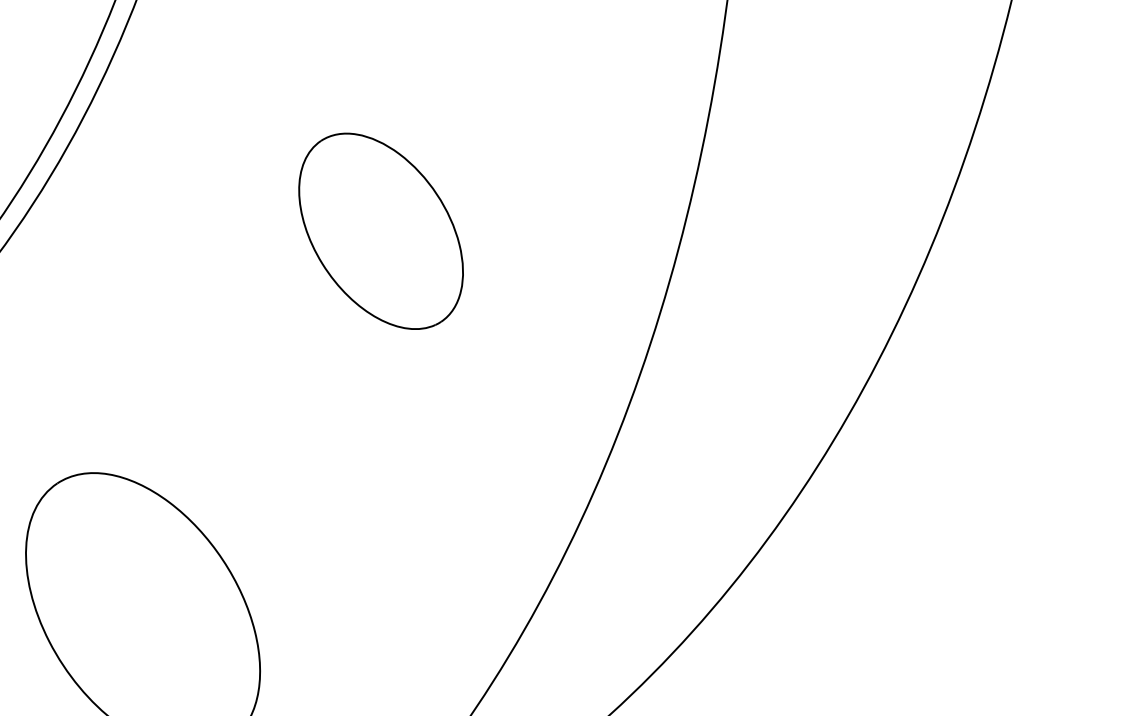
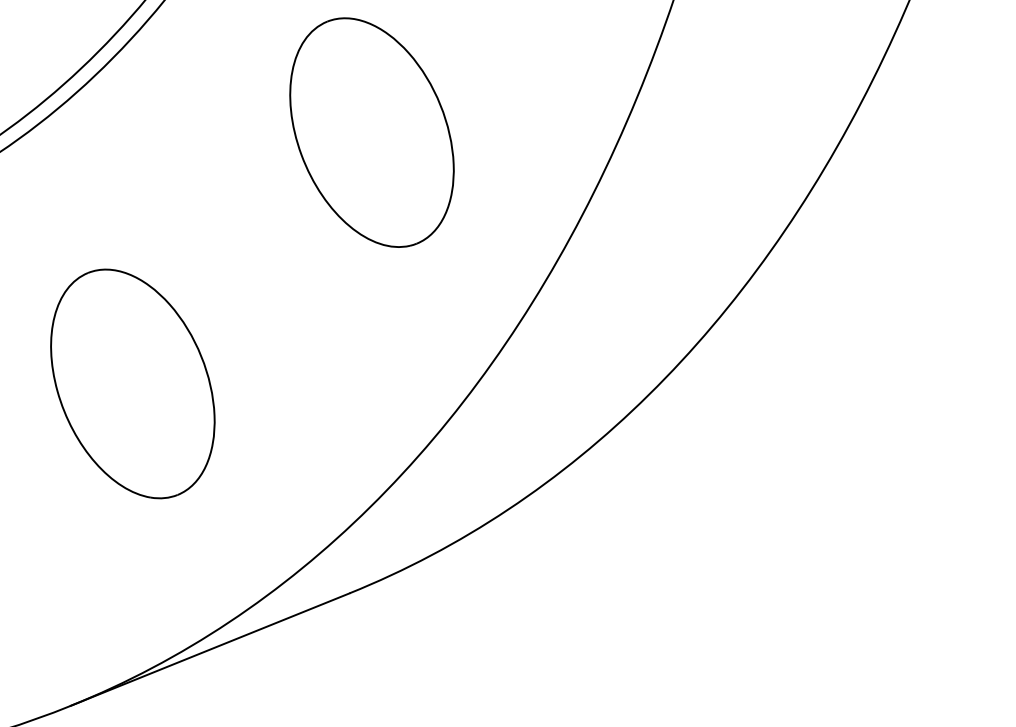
part: (380, 231) -> (371, 132), size x1.43

